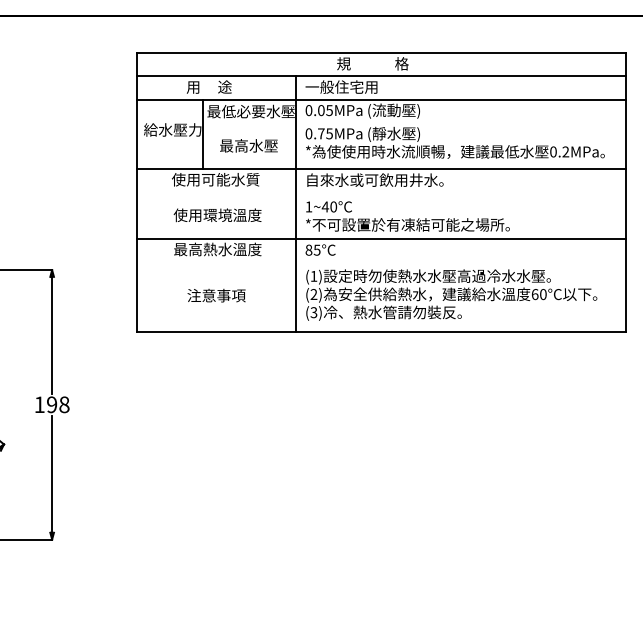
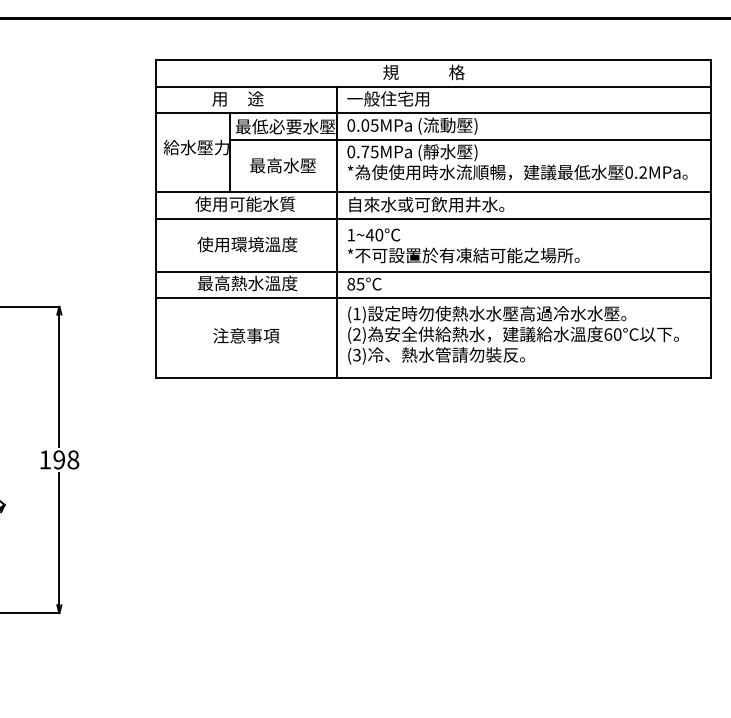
line: (413, 122) -> (470, 139), added
line: (381, 192) -> (433, 218), added
line: (381, 262) -> (433, 298), added

